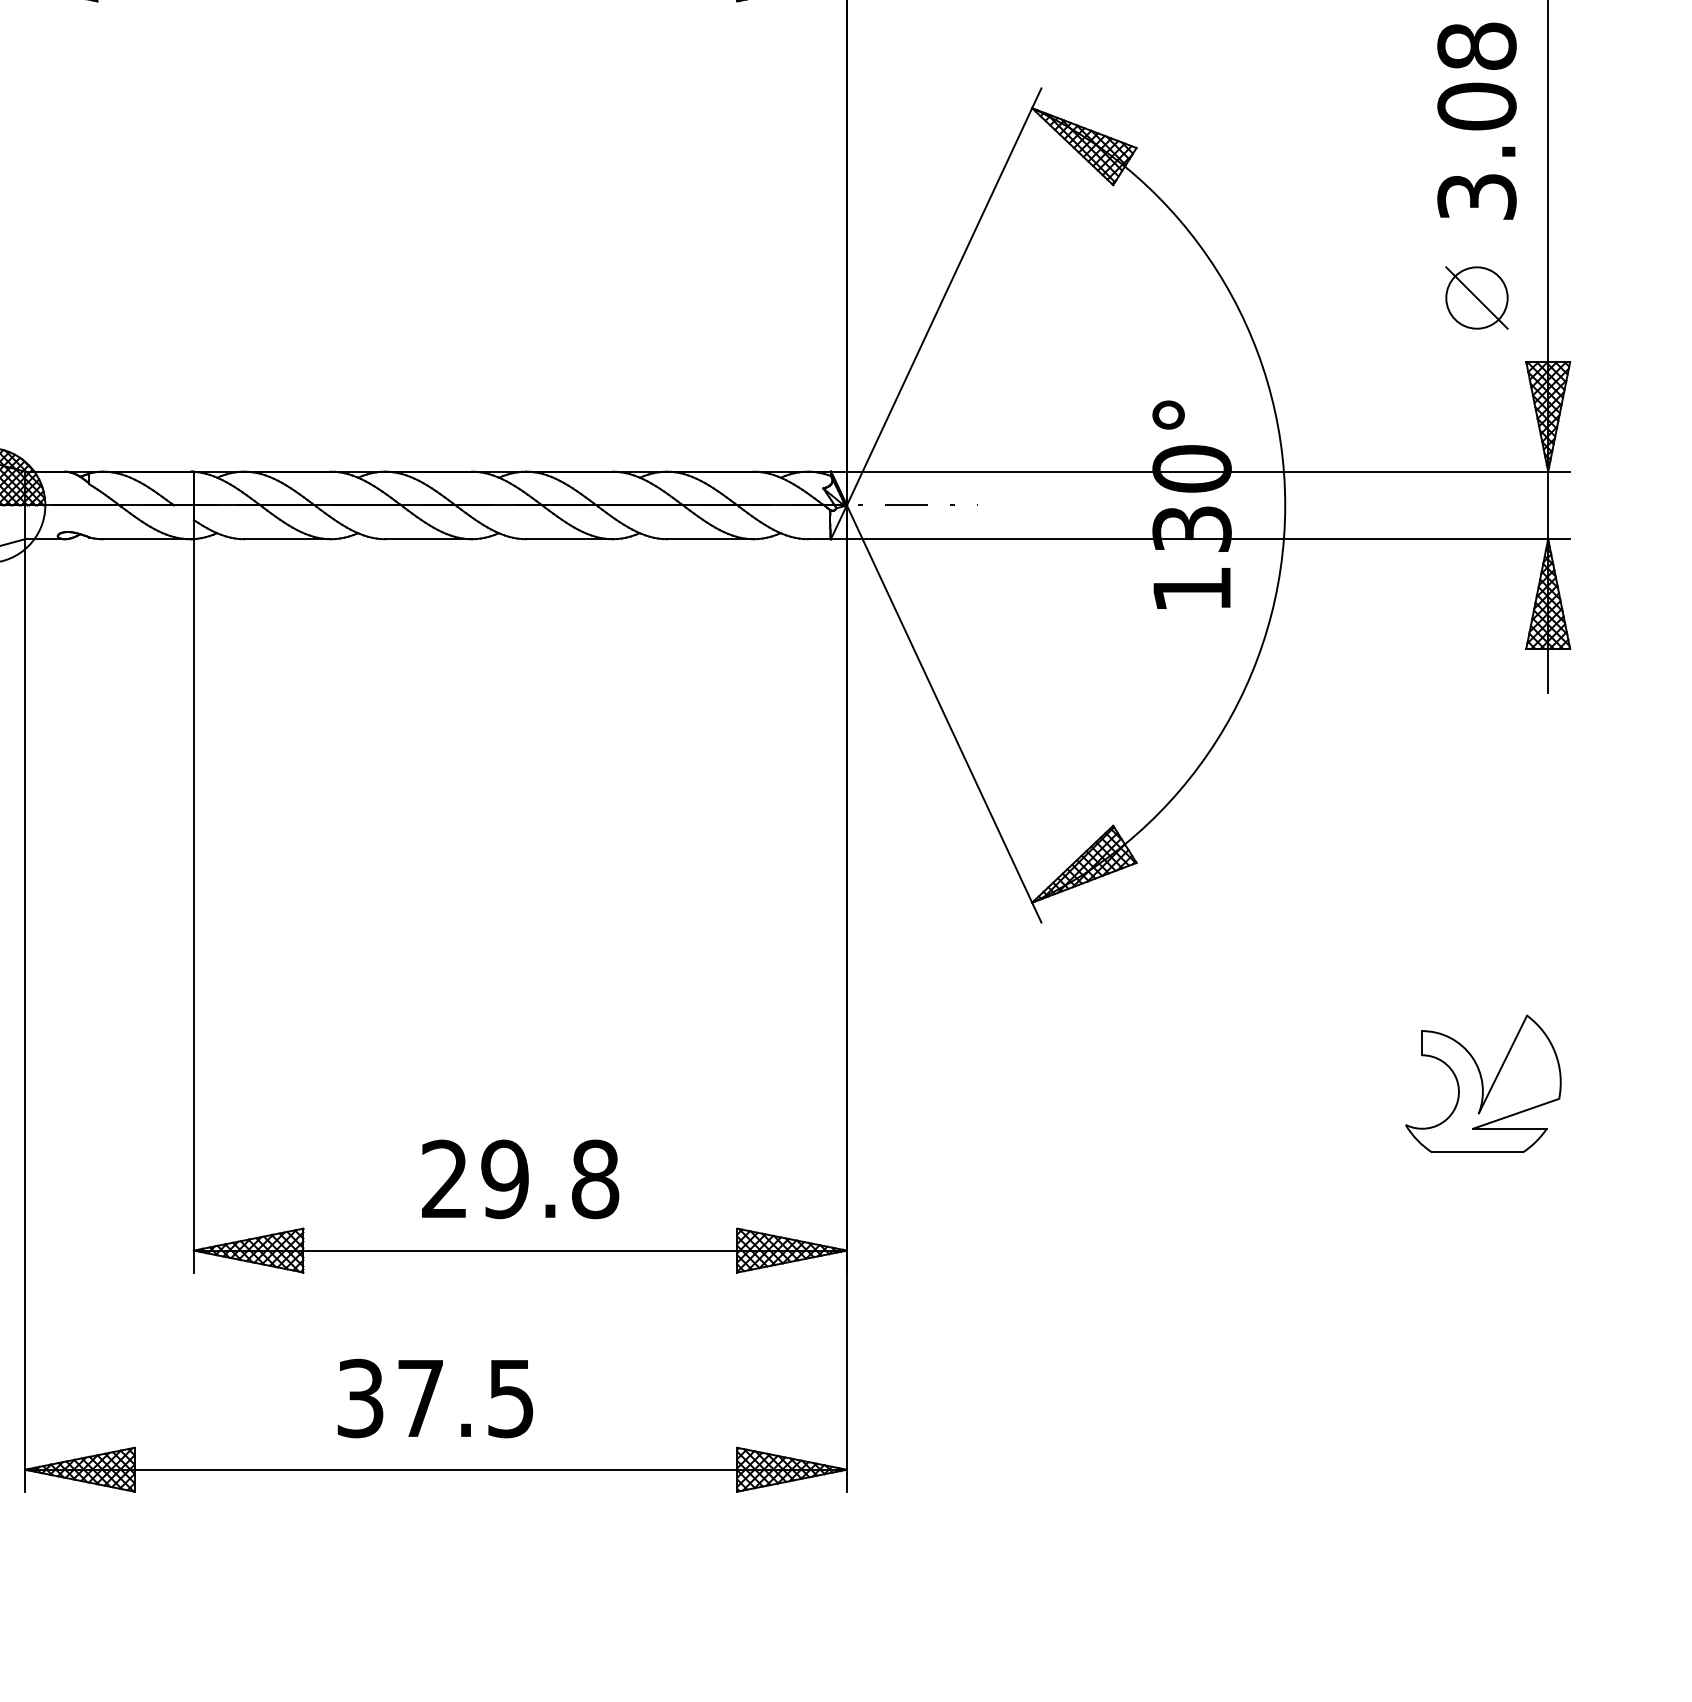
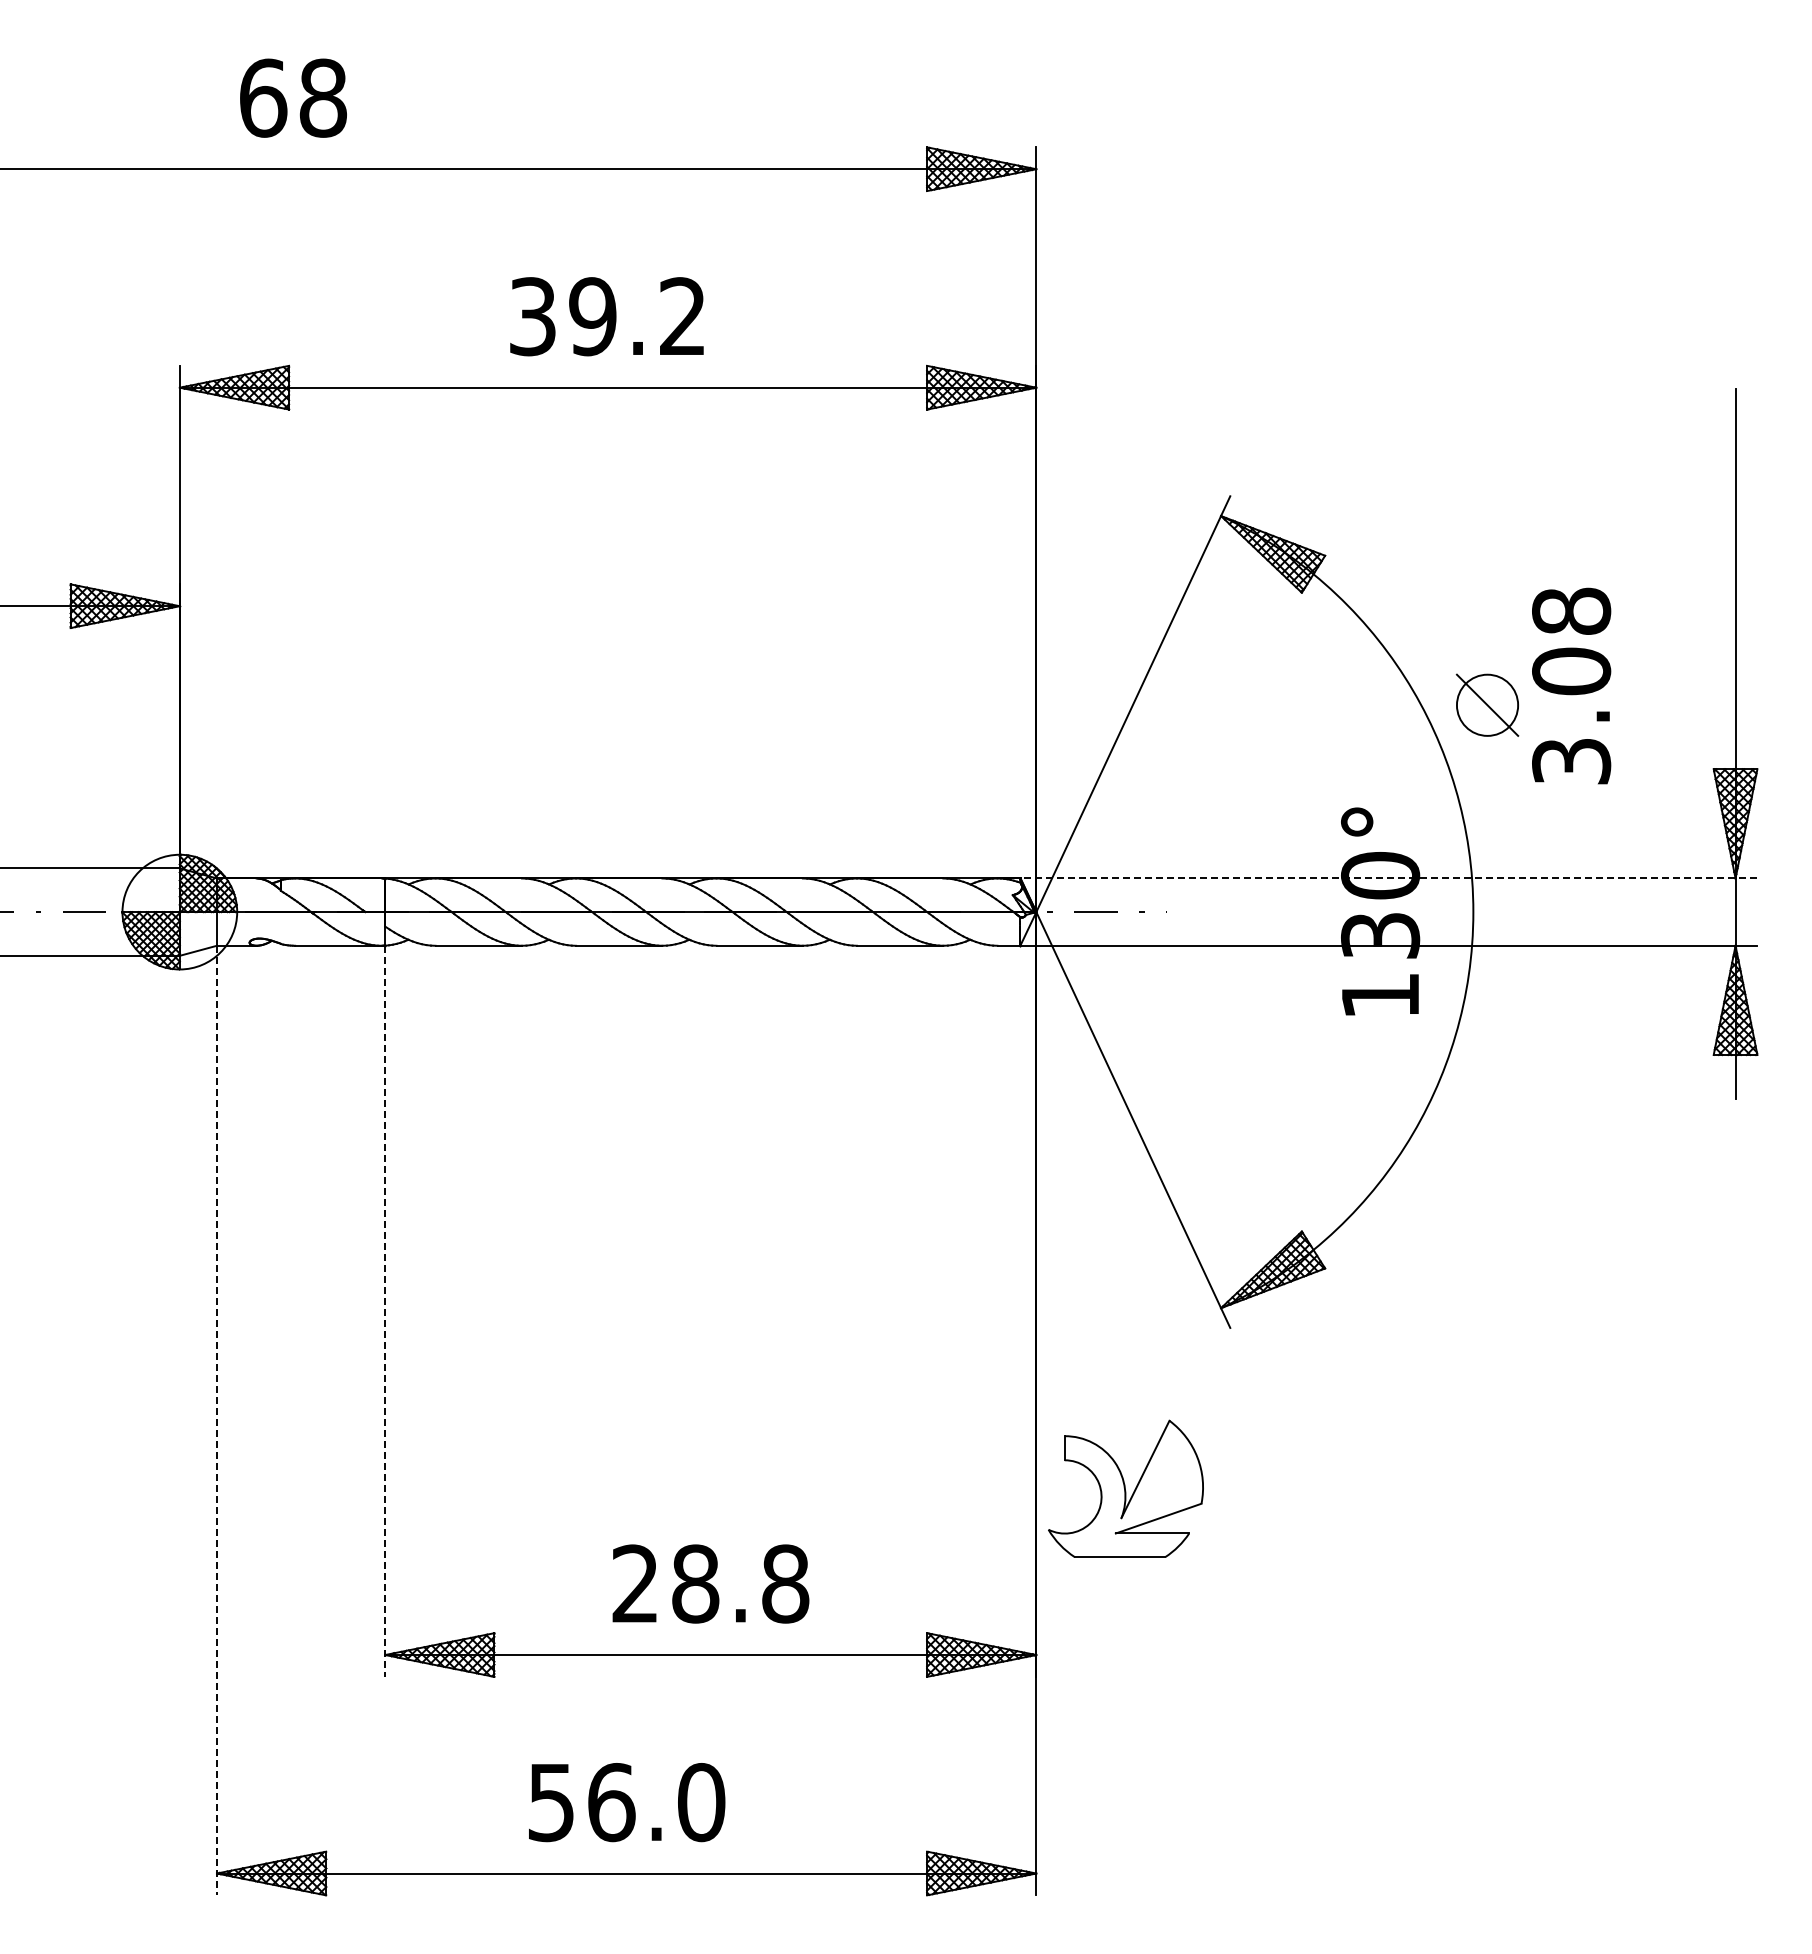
text: (1476, 120) -> (1571, 685), moved
part: (1476, 297) -> (1487, 704), moved
line: (1200, 471) -> (1388, 878), solid -> dashed
line: (194, 906) -> (385, 1311), solid -> dashed
line: (24, 1015) -> (216, 1420), solid -> dashed
part: (1482, 1083) -> (1125, 1488), moved
text: (505, 1178) -> (695, 1583), 29.8 -> 28.8
text: (435, 1398) -> (626, 1802), 37.5 -> 56.0

